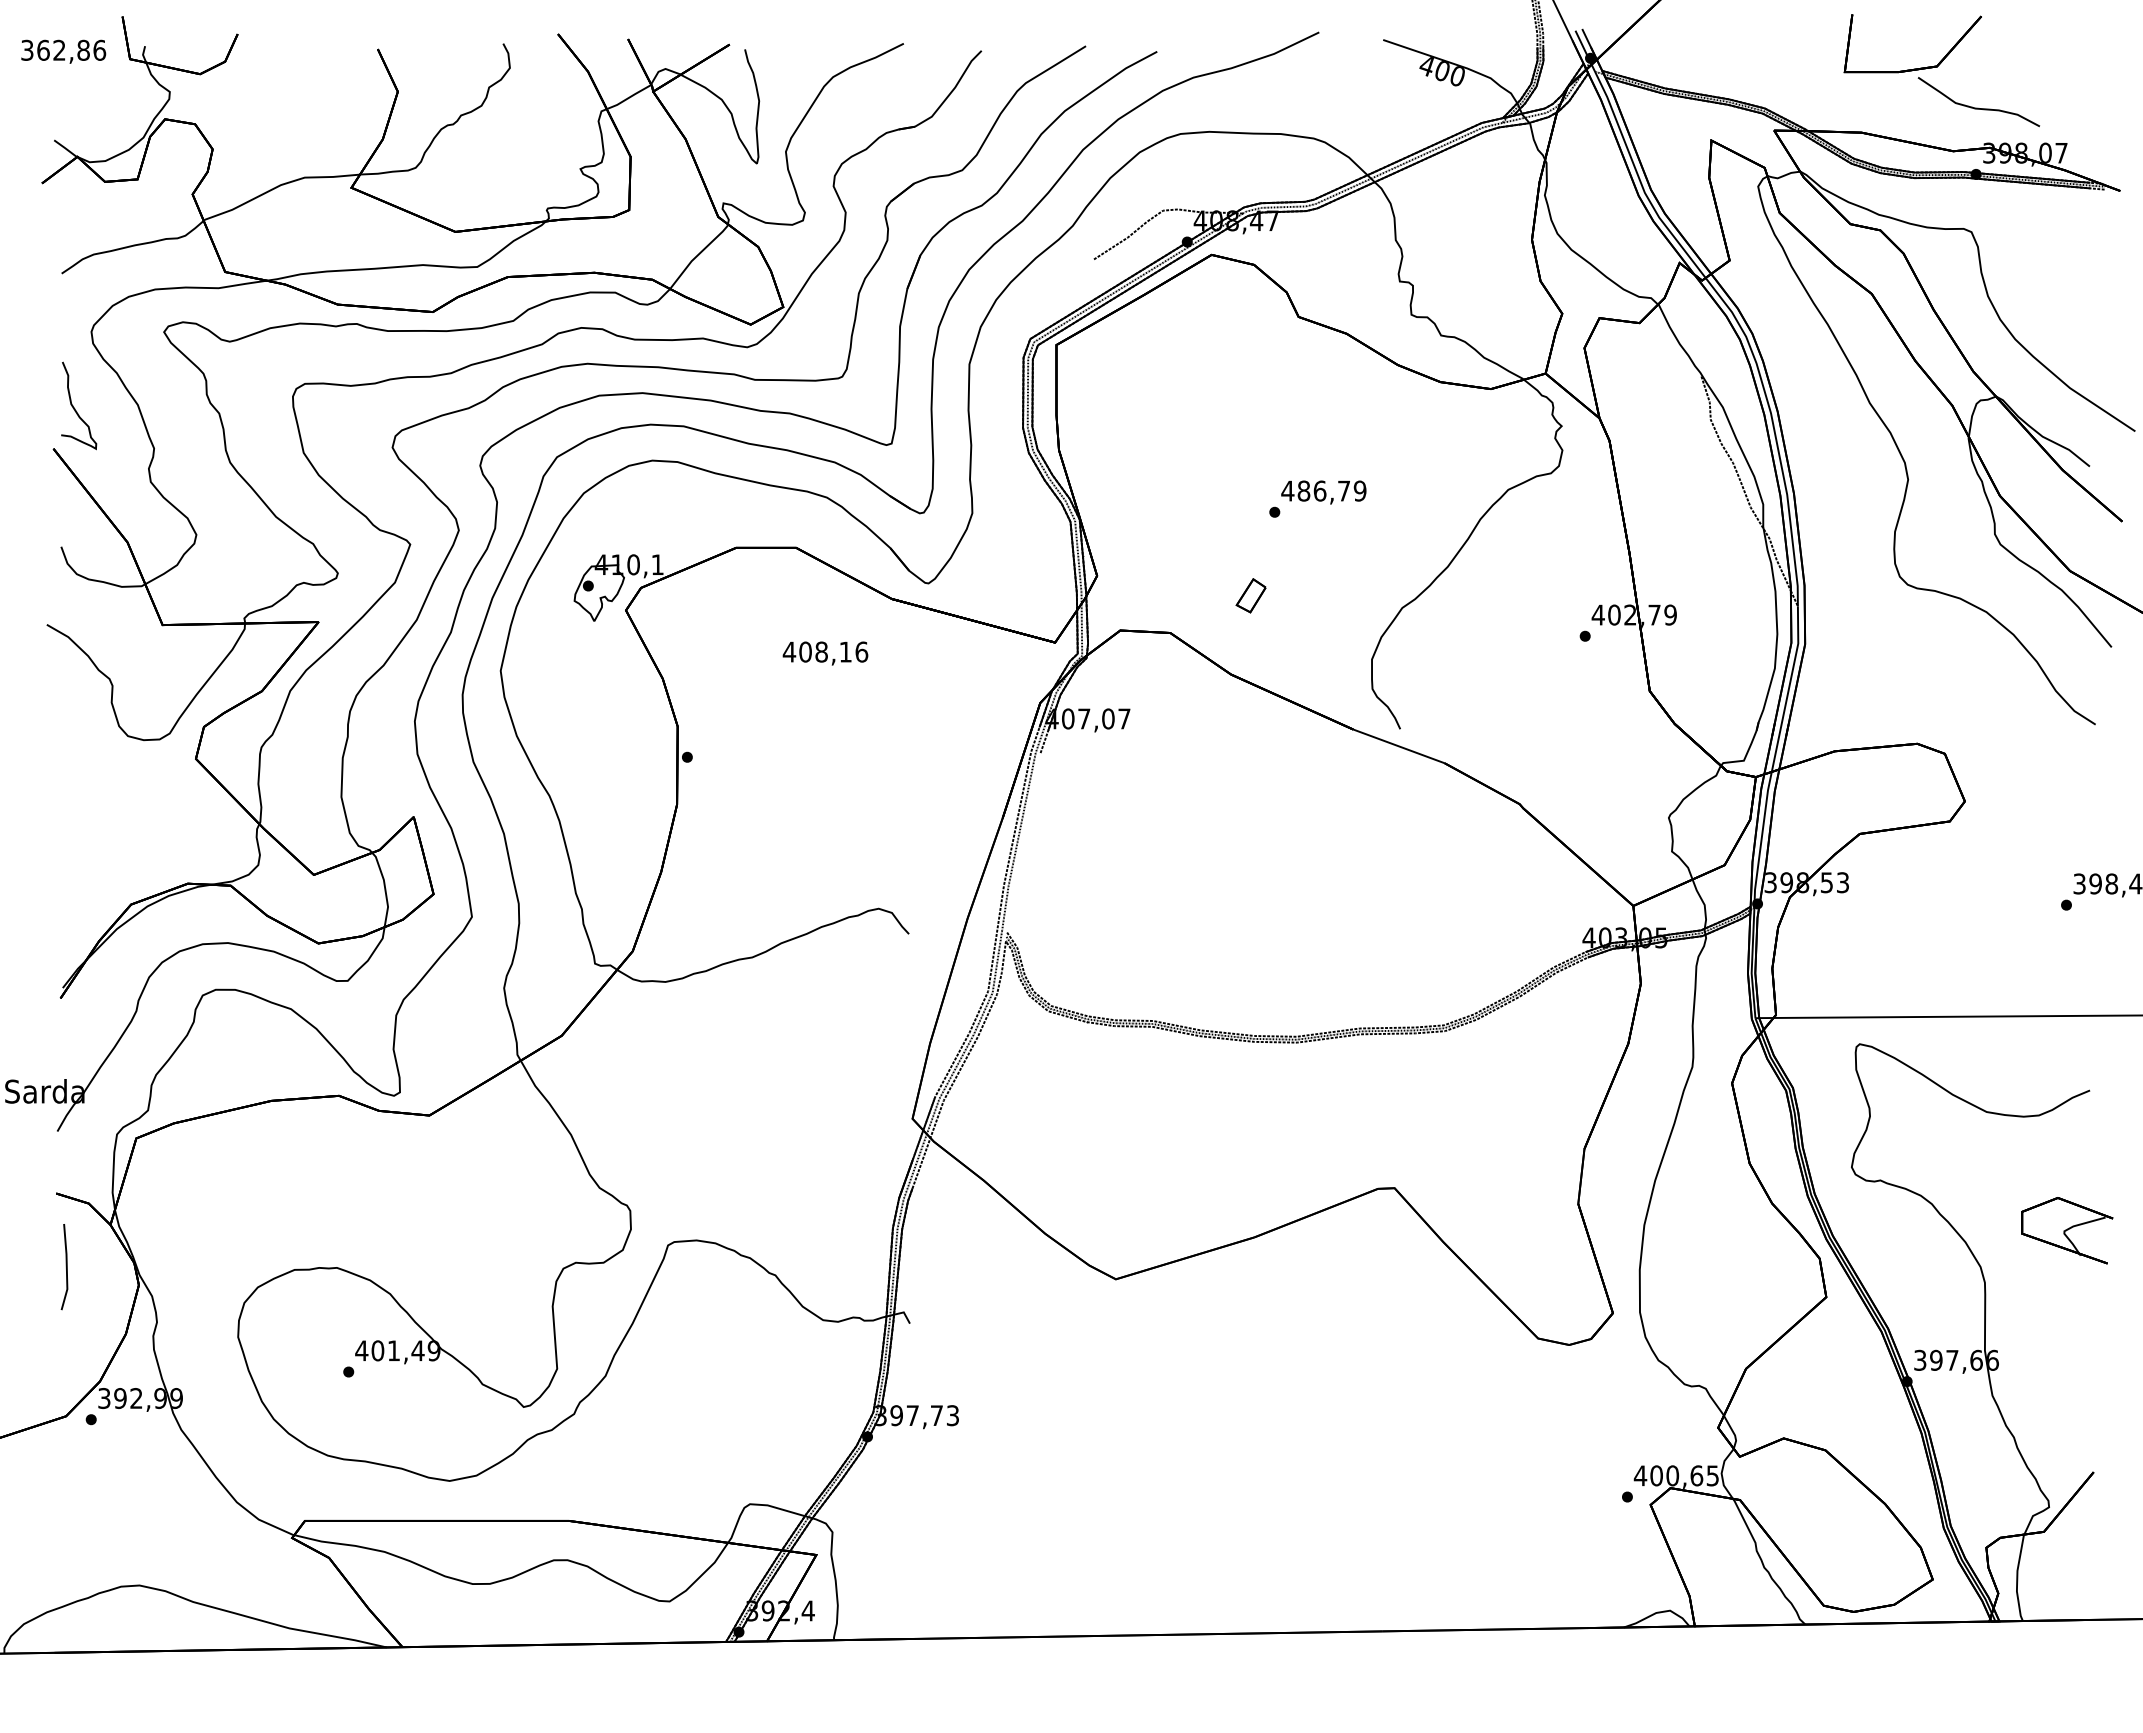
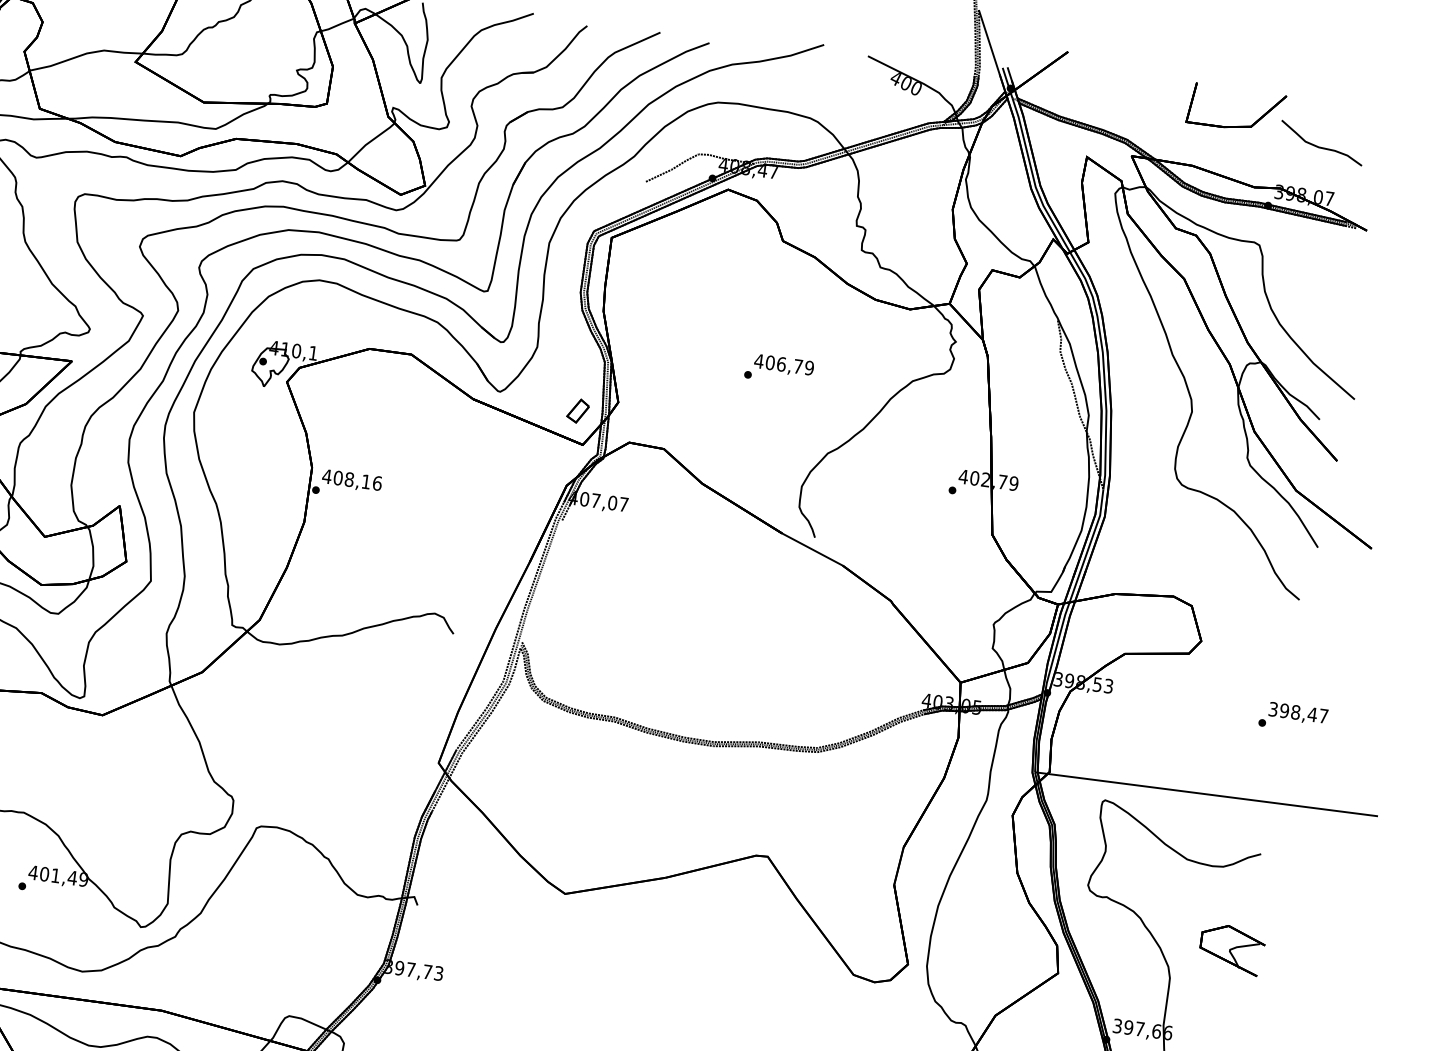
curve: (1978, 107) -> (1321, 146), moved
text: (1303, 491) -> (769, 363), 486,79 -> 406,79
part: (1250, 595) -> (577, 410), moved
text: (825, 653) -> (352, 480), moved

